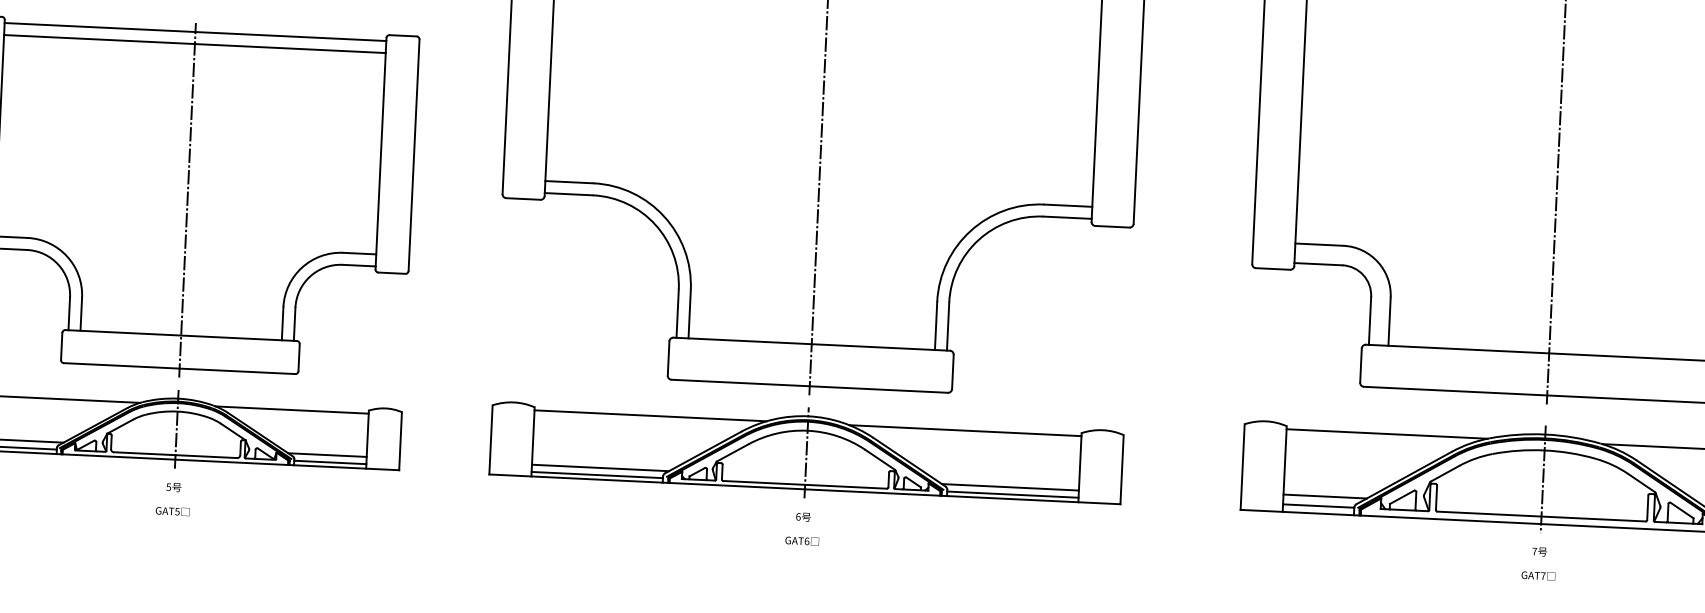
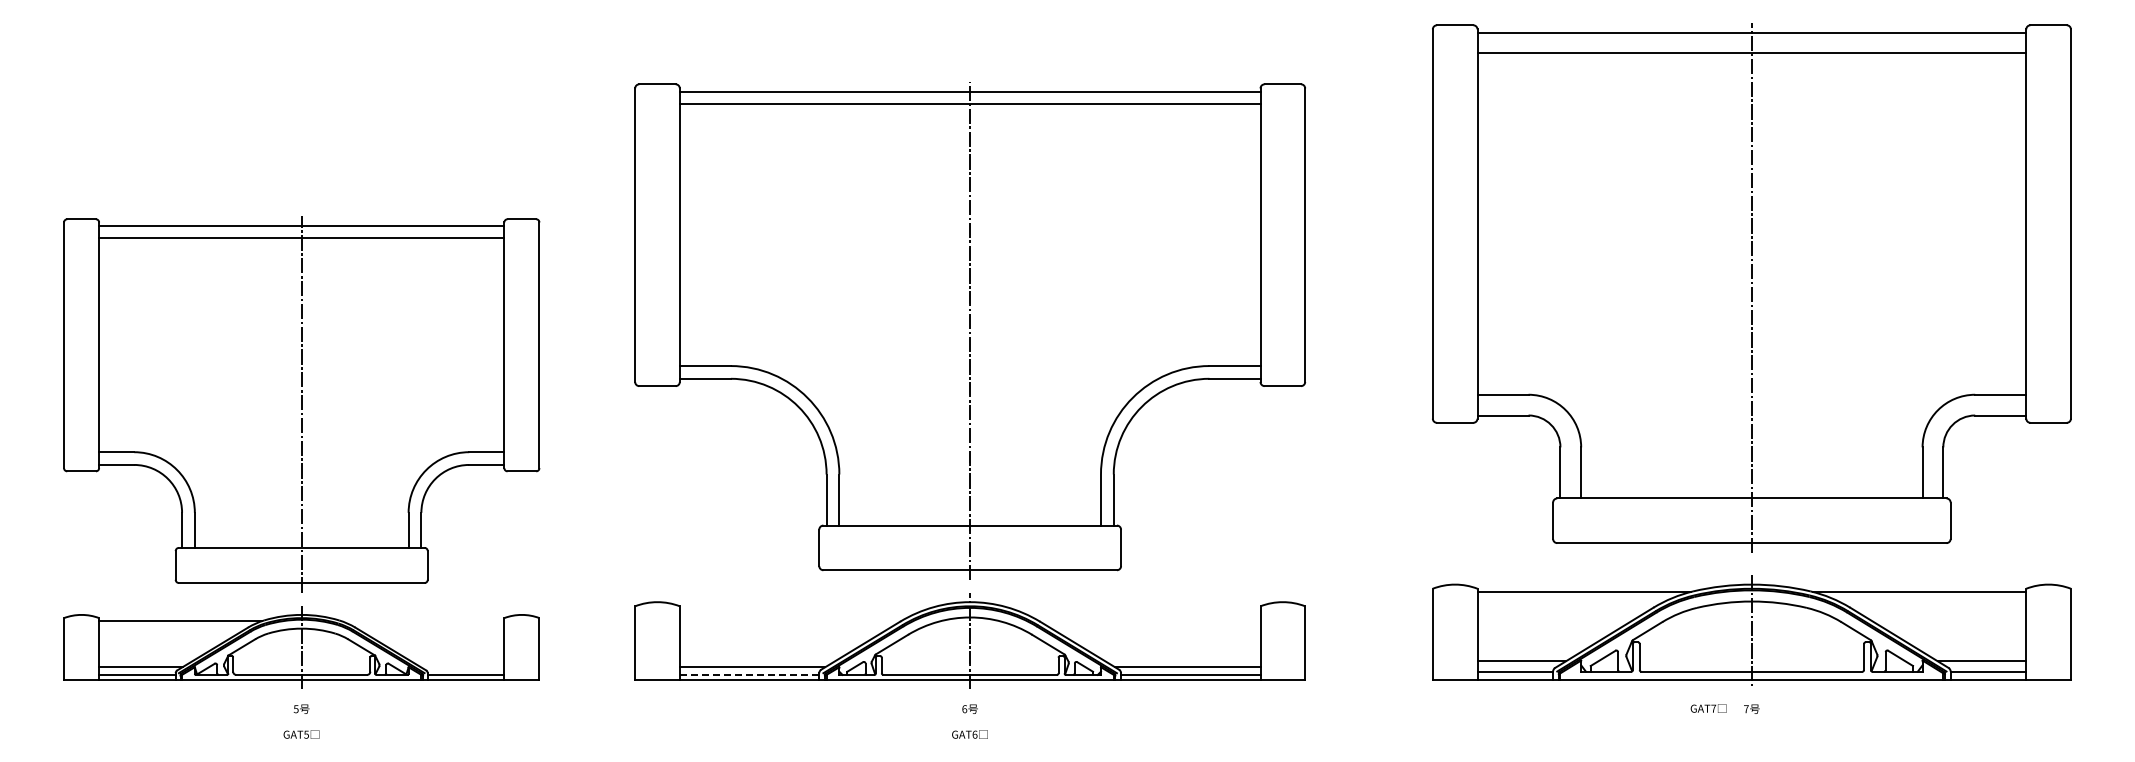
line: (291, 410) -> (422, 621), removed
line: (650, 415) -> (802, 609), removed
line: (965, 430) -> (1137, 609), removed
line: (327, 455) -> (462, 667), removed
line: (597, 474) -> (749, 674), solid -> dashed
text: (1538, 575) -> (1708, 708), moved

